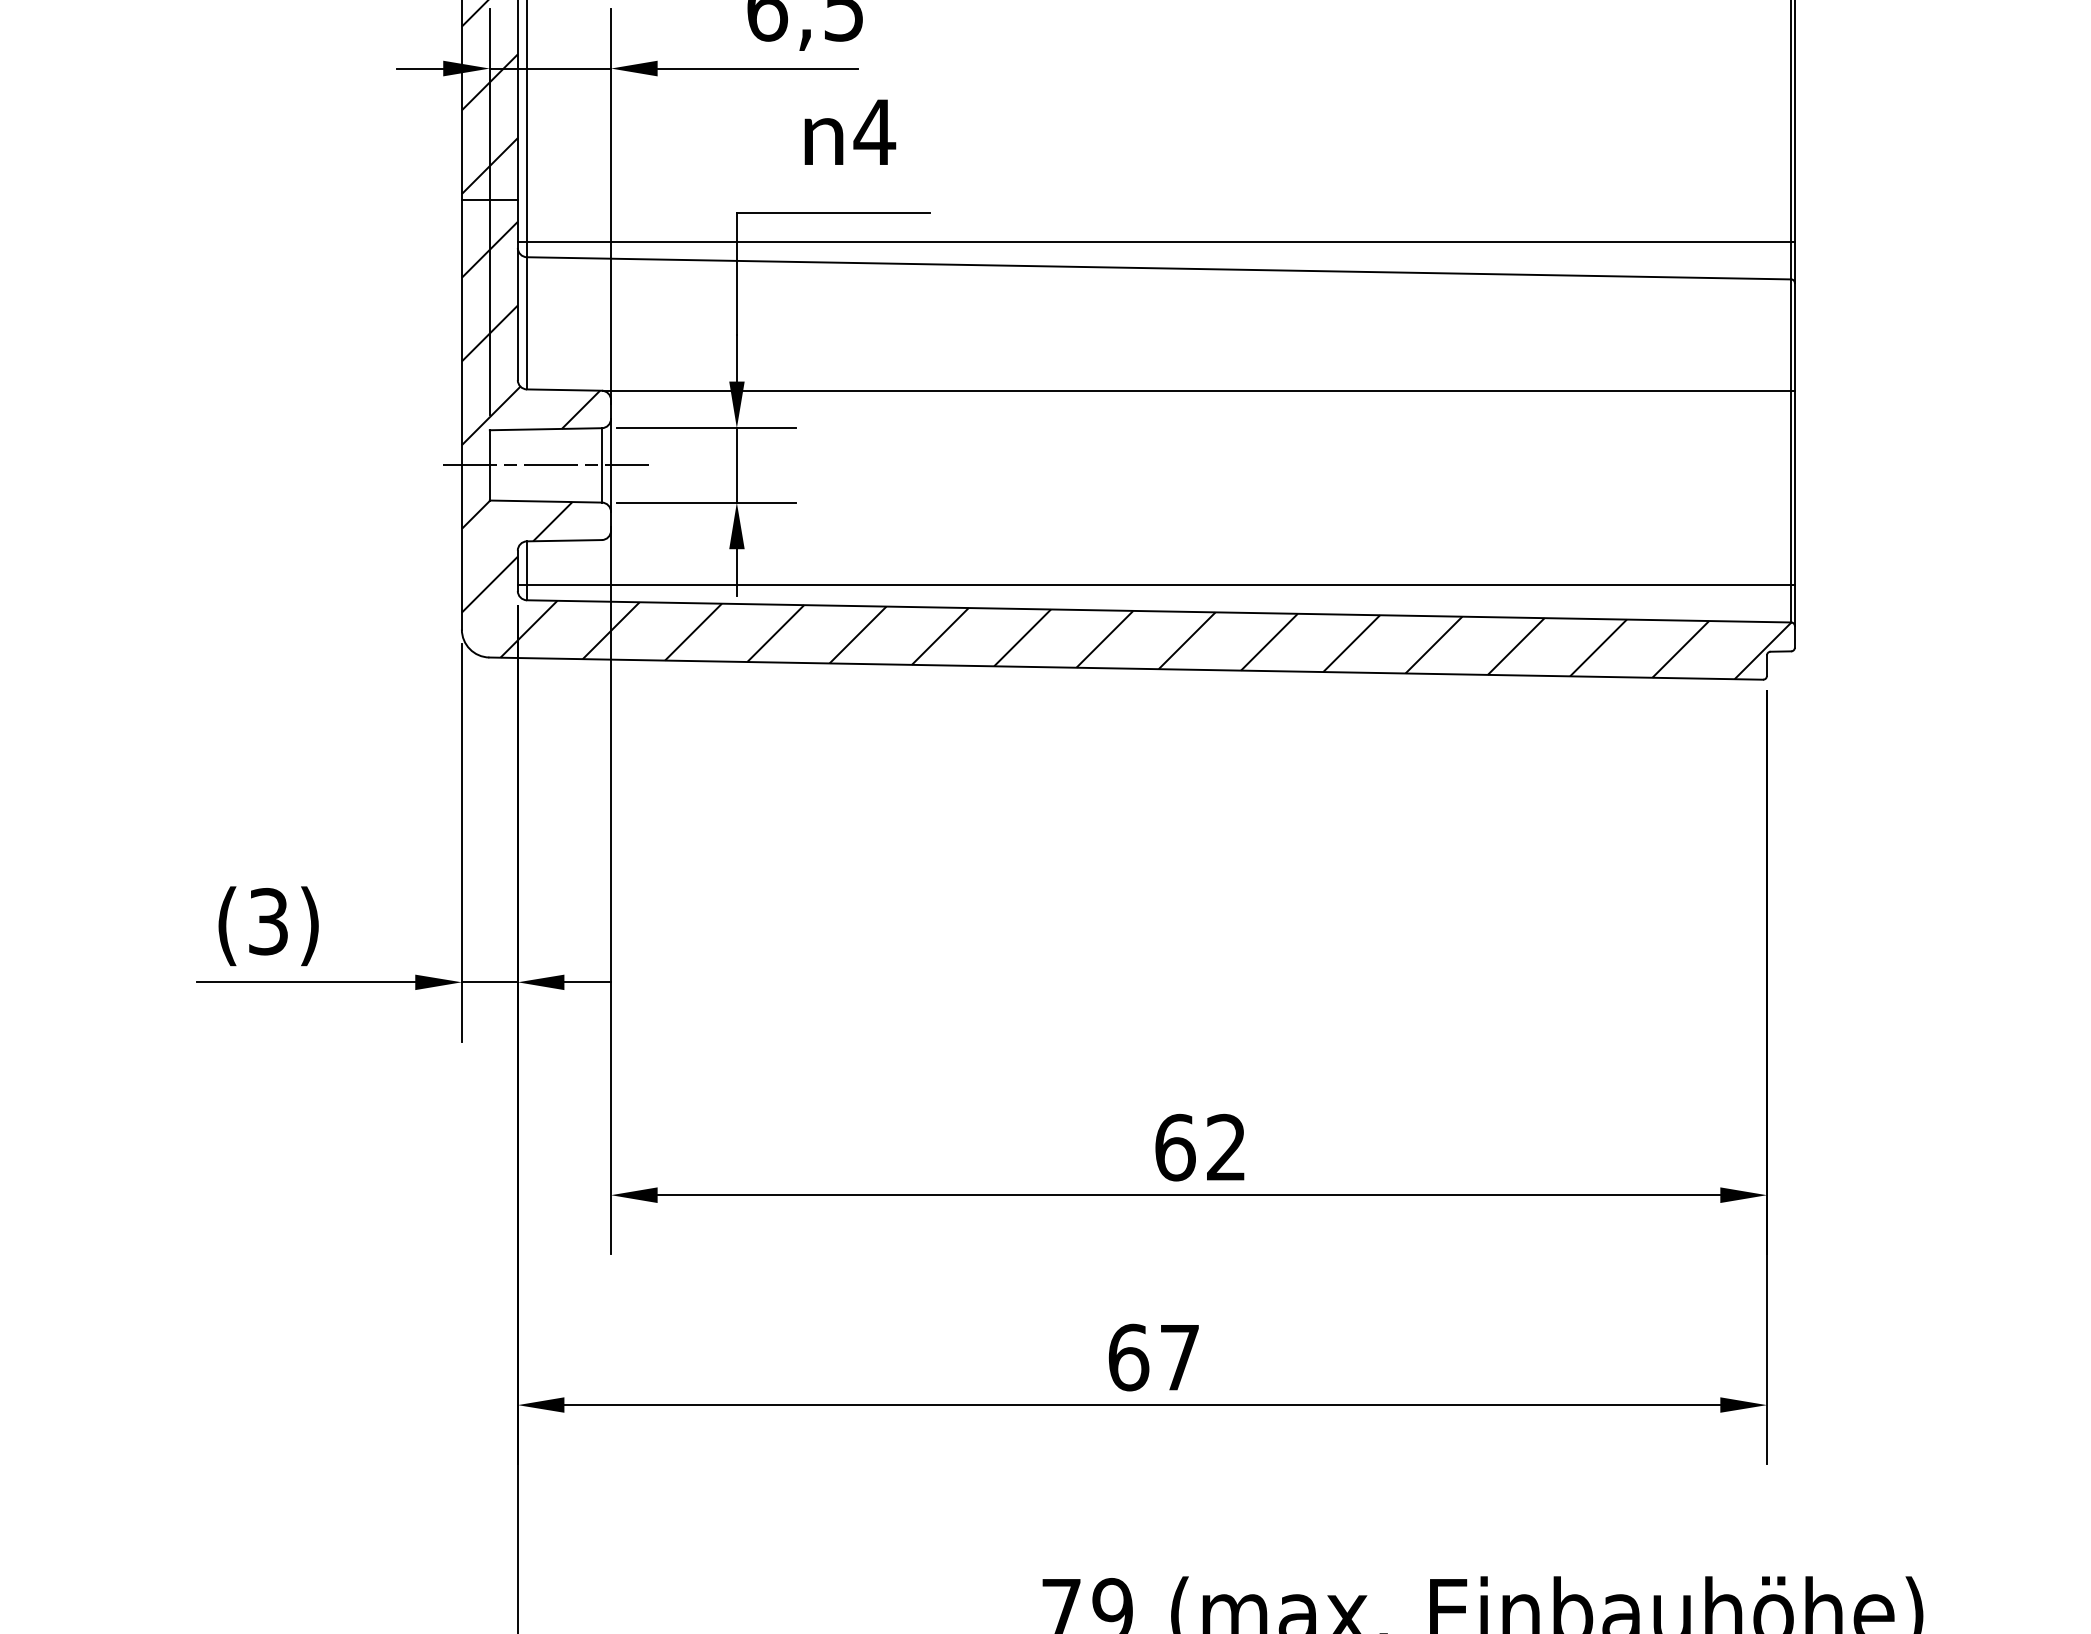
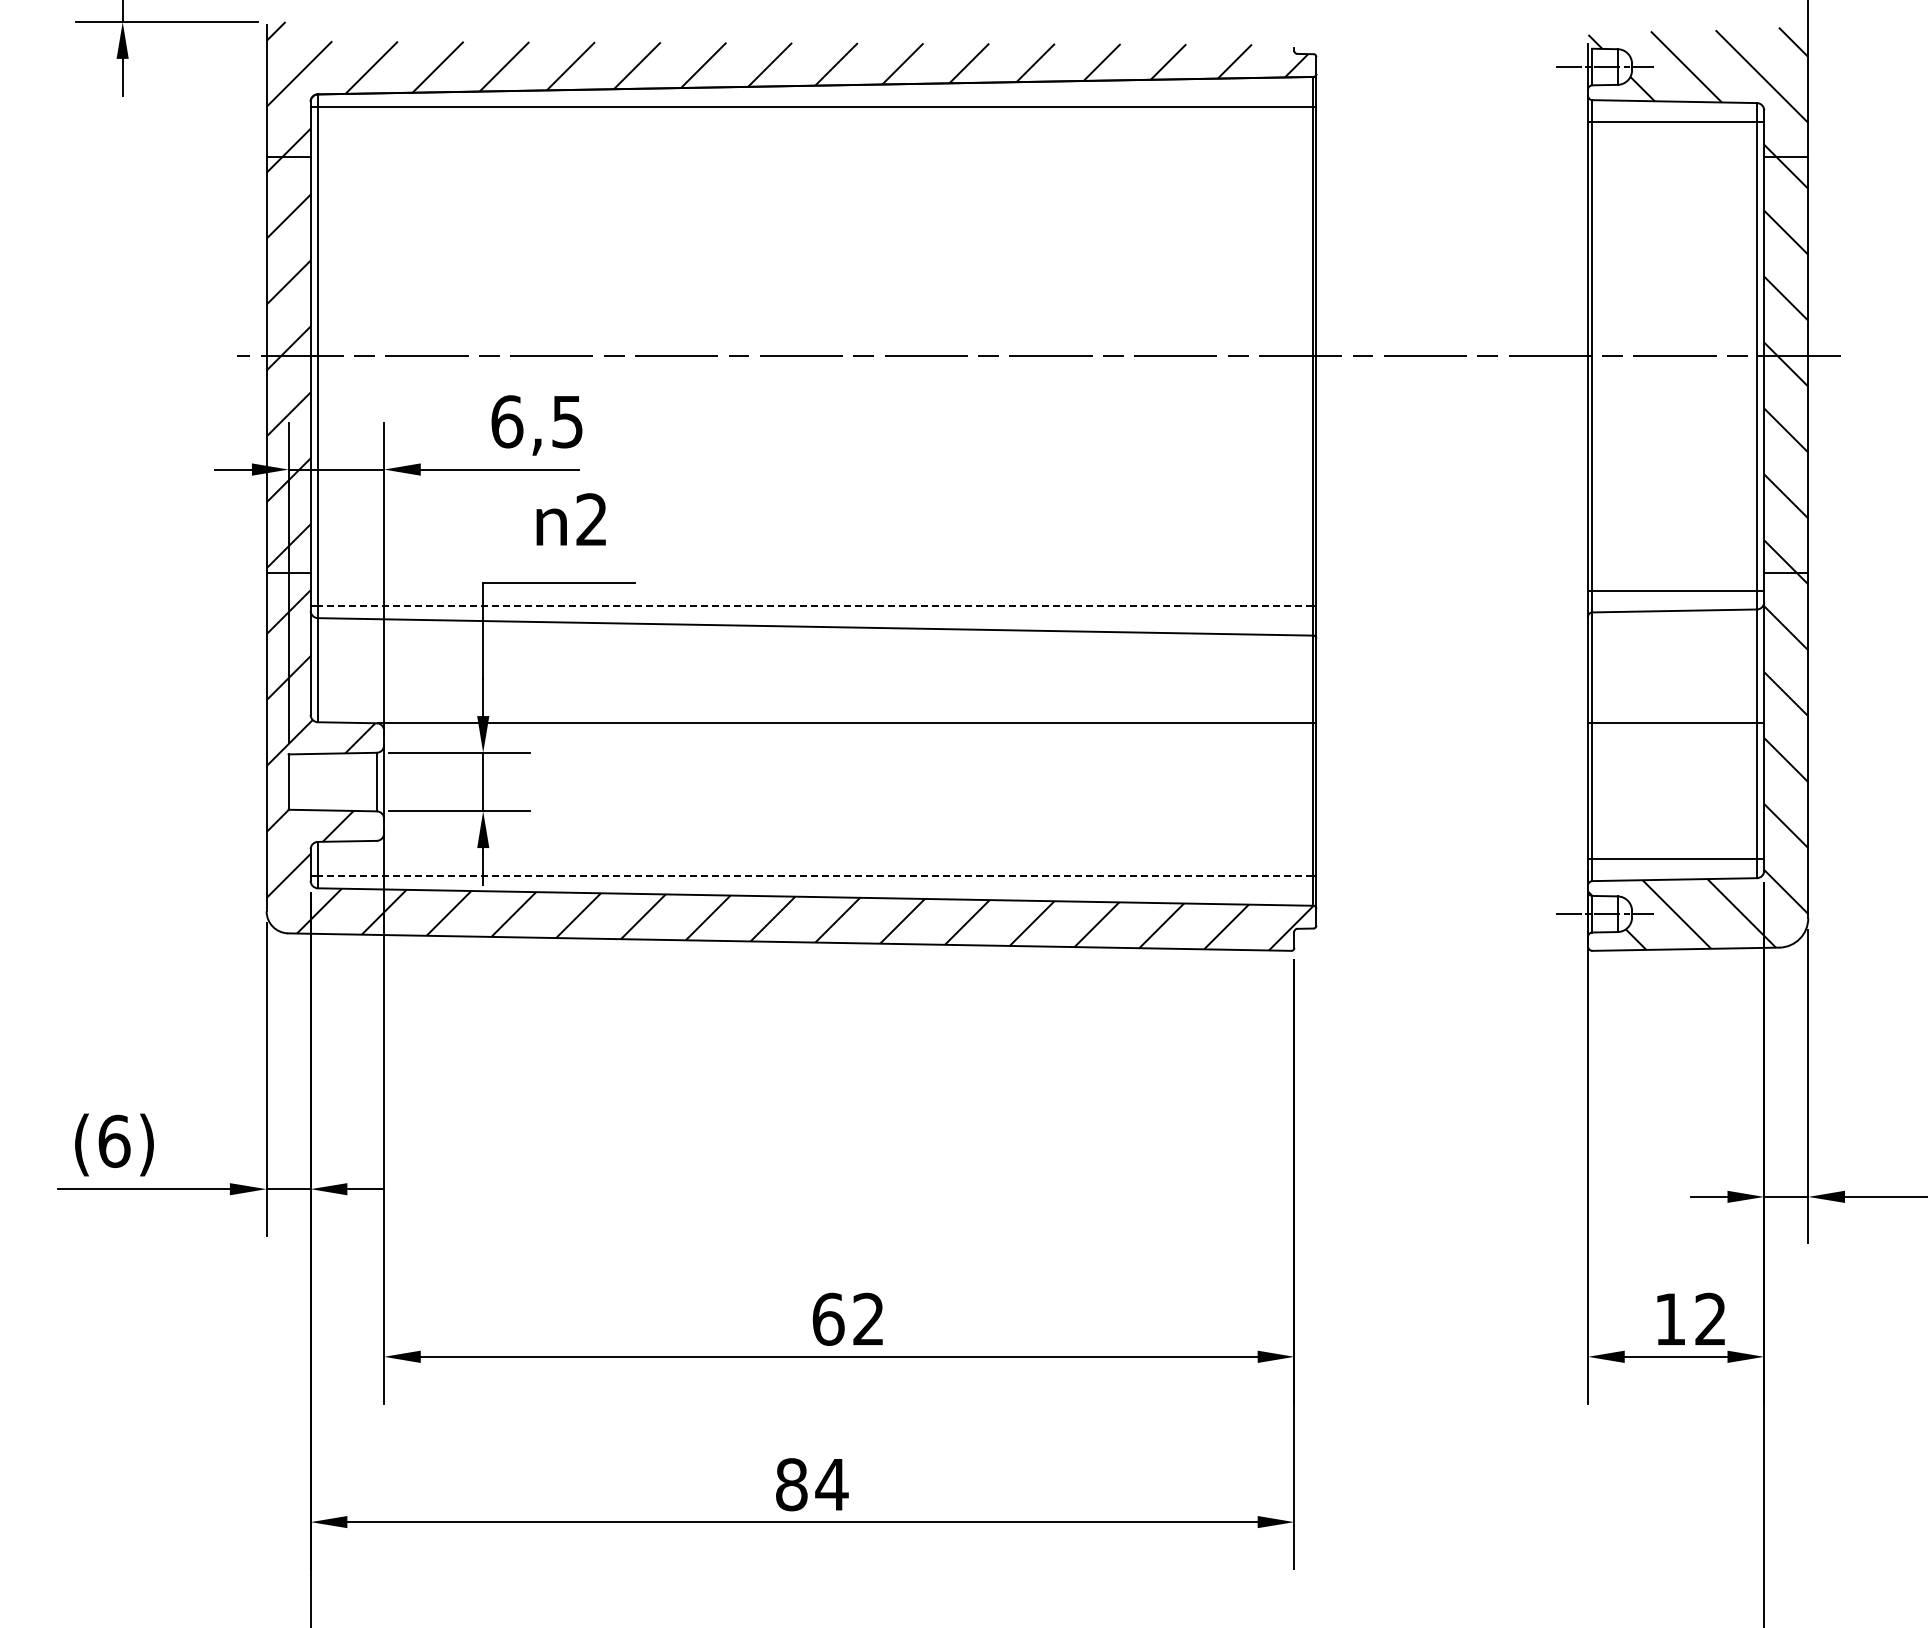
text: (874, 131) -> (591, 519), 4 -> 2
line: (1158, 241) -> (815, 605), solid -> dashed
line: (545, 465) -> (332, 782), removed
line: (1158, 585) -> (815, 876), solid -> dashed
text: (268, 921) -> (114, 1141), (3) -> (6)
text: (1155, 1357) -> (812, 1484), 67 -> 84

